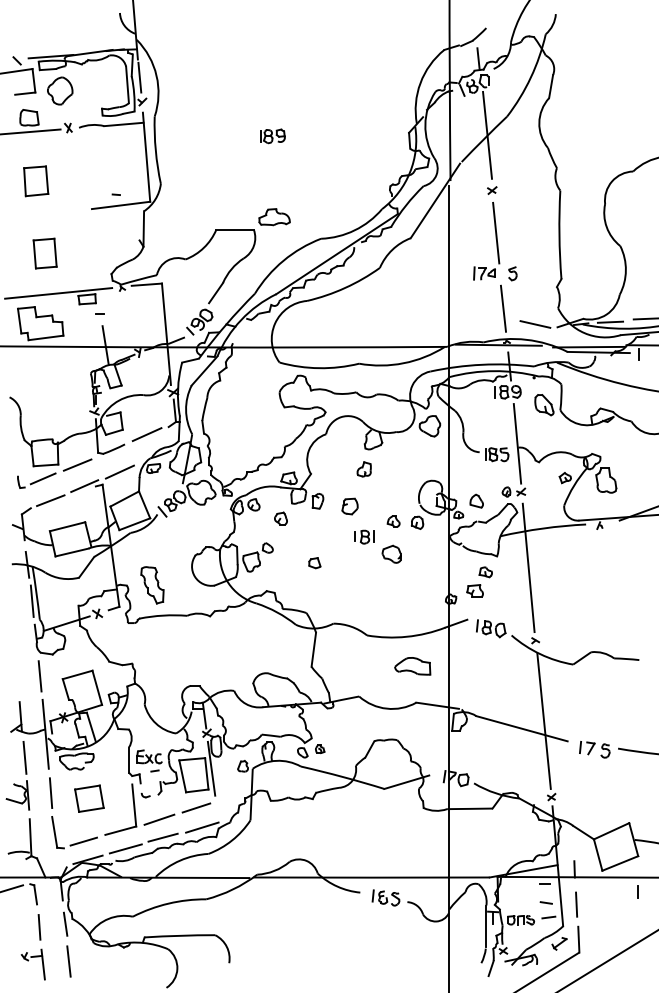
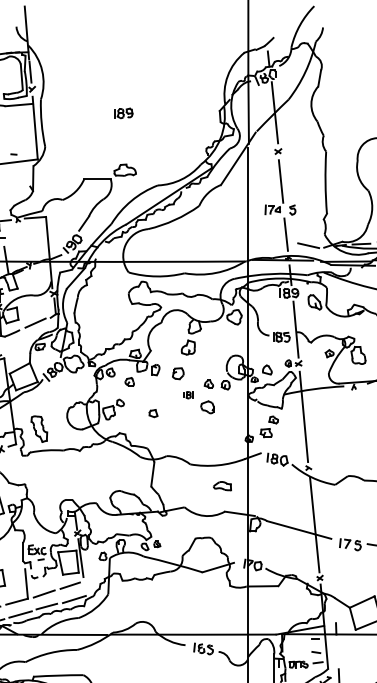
part: (363, 469) -> (187, 347), size x1.4
line: (119, 471) -> (16, 349), removed
part: (364, 536) -> (188, 394), size x0.7
part: (412, 666) -> (222, 486), size x0.7
line: (576, 904) -> (337, 653), removed

